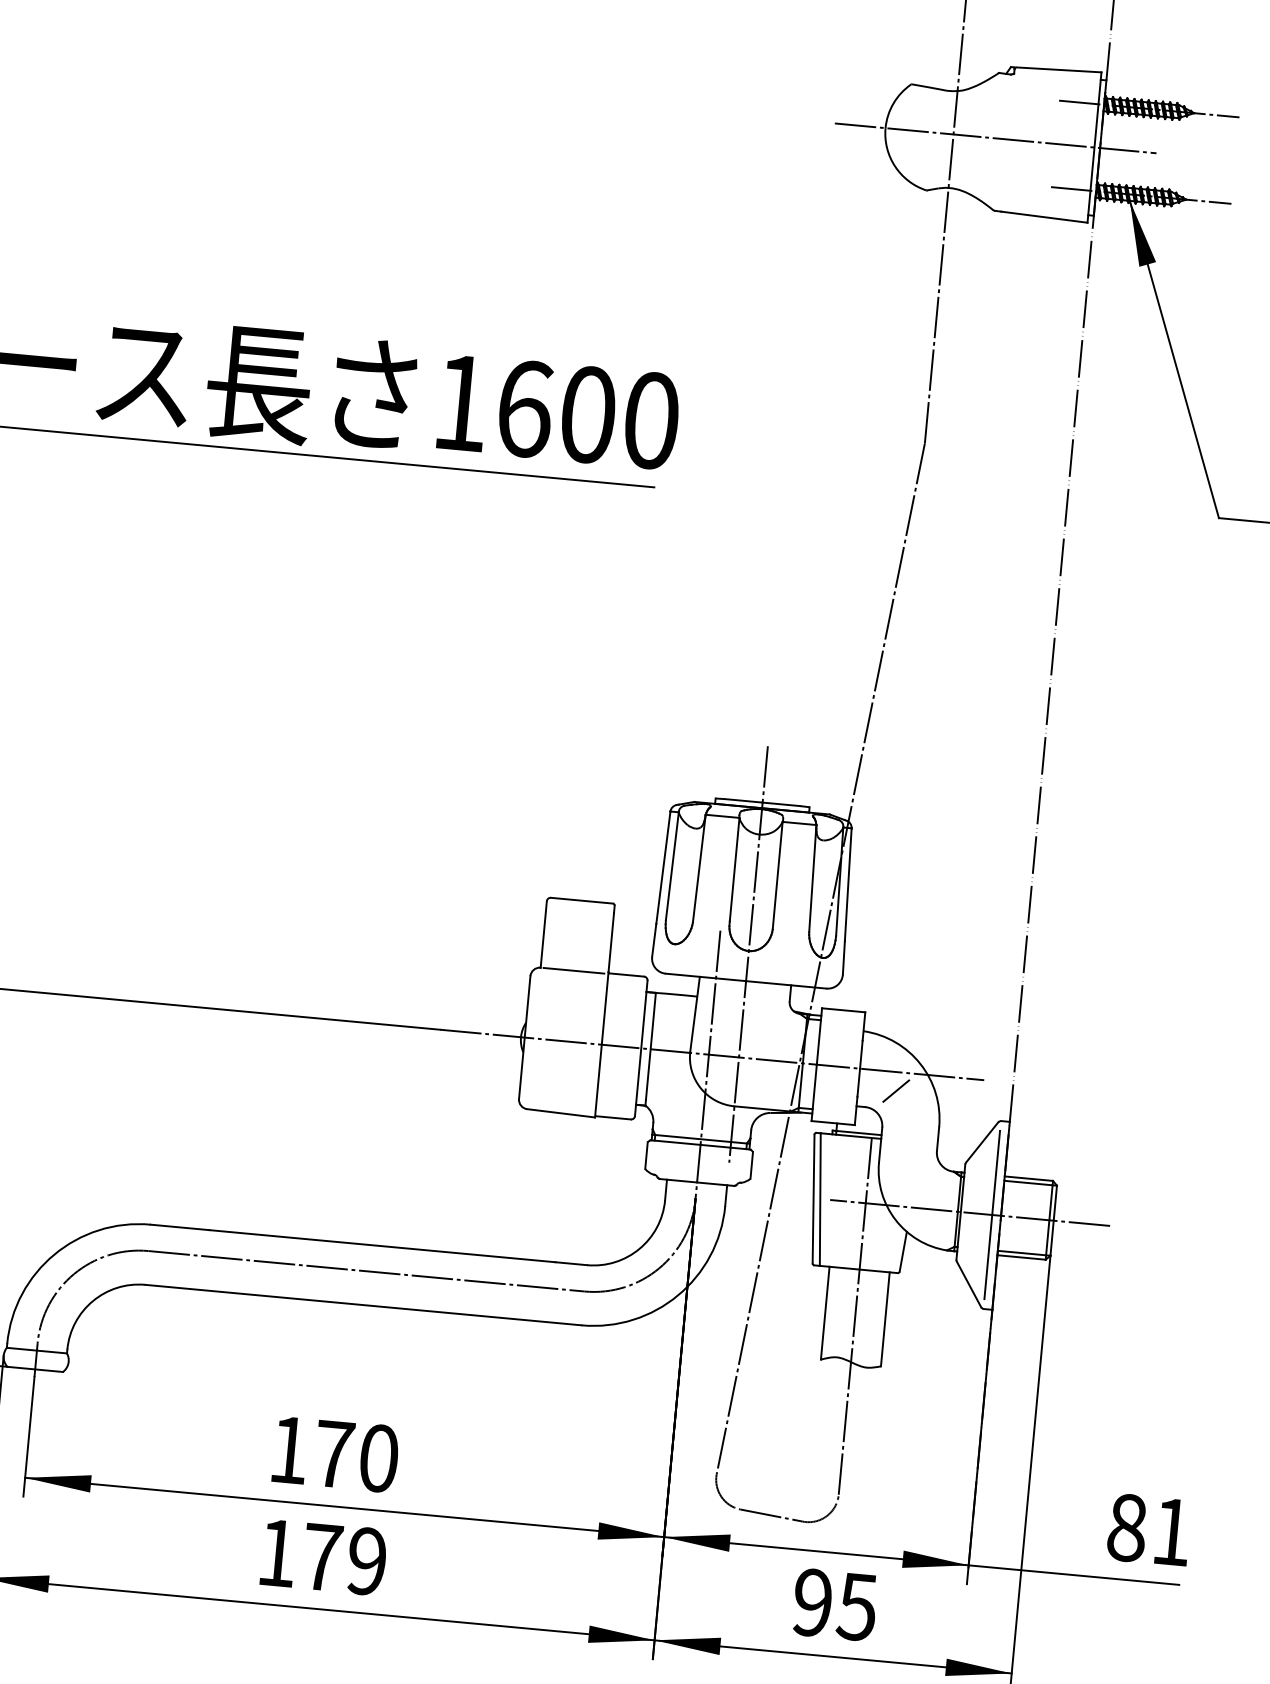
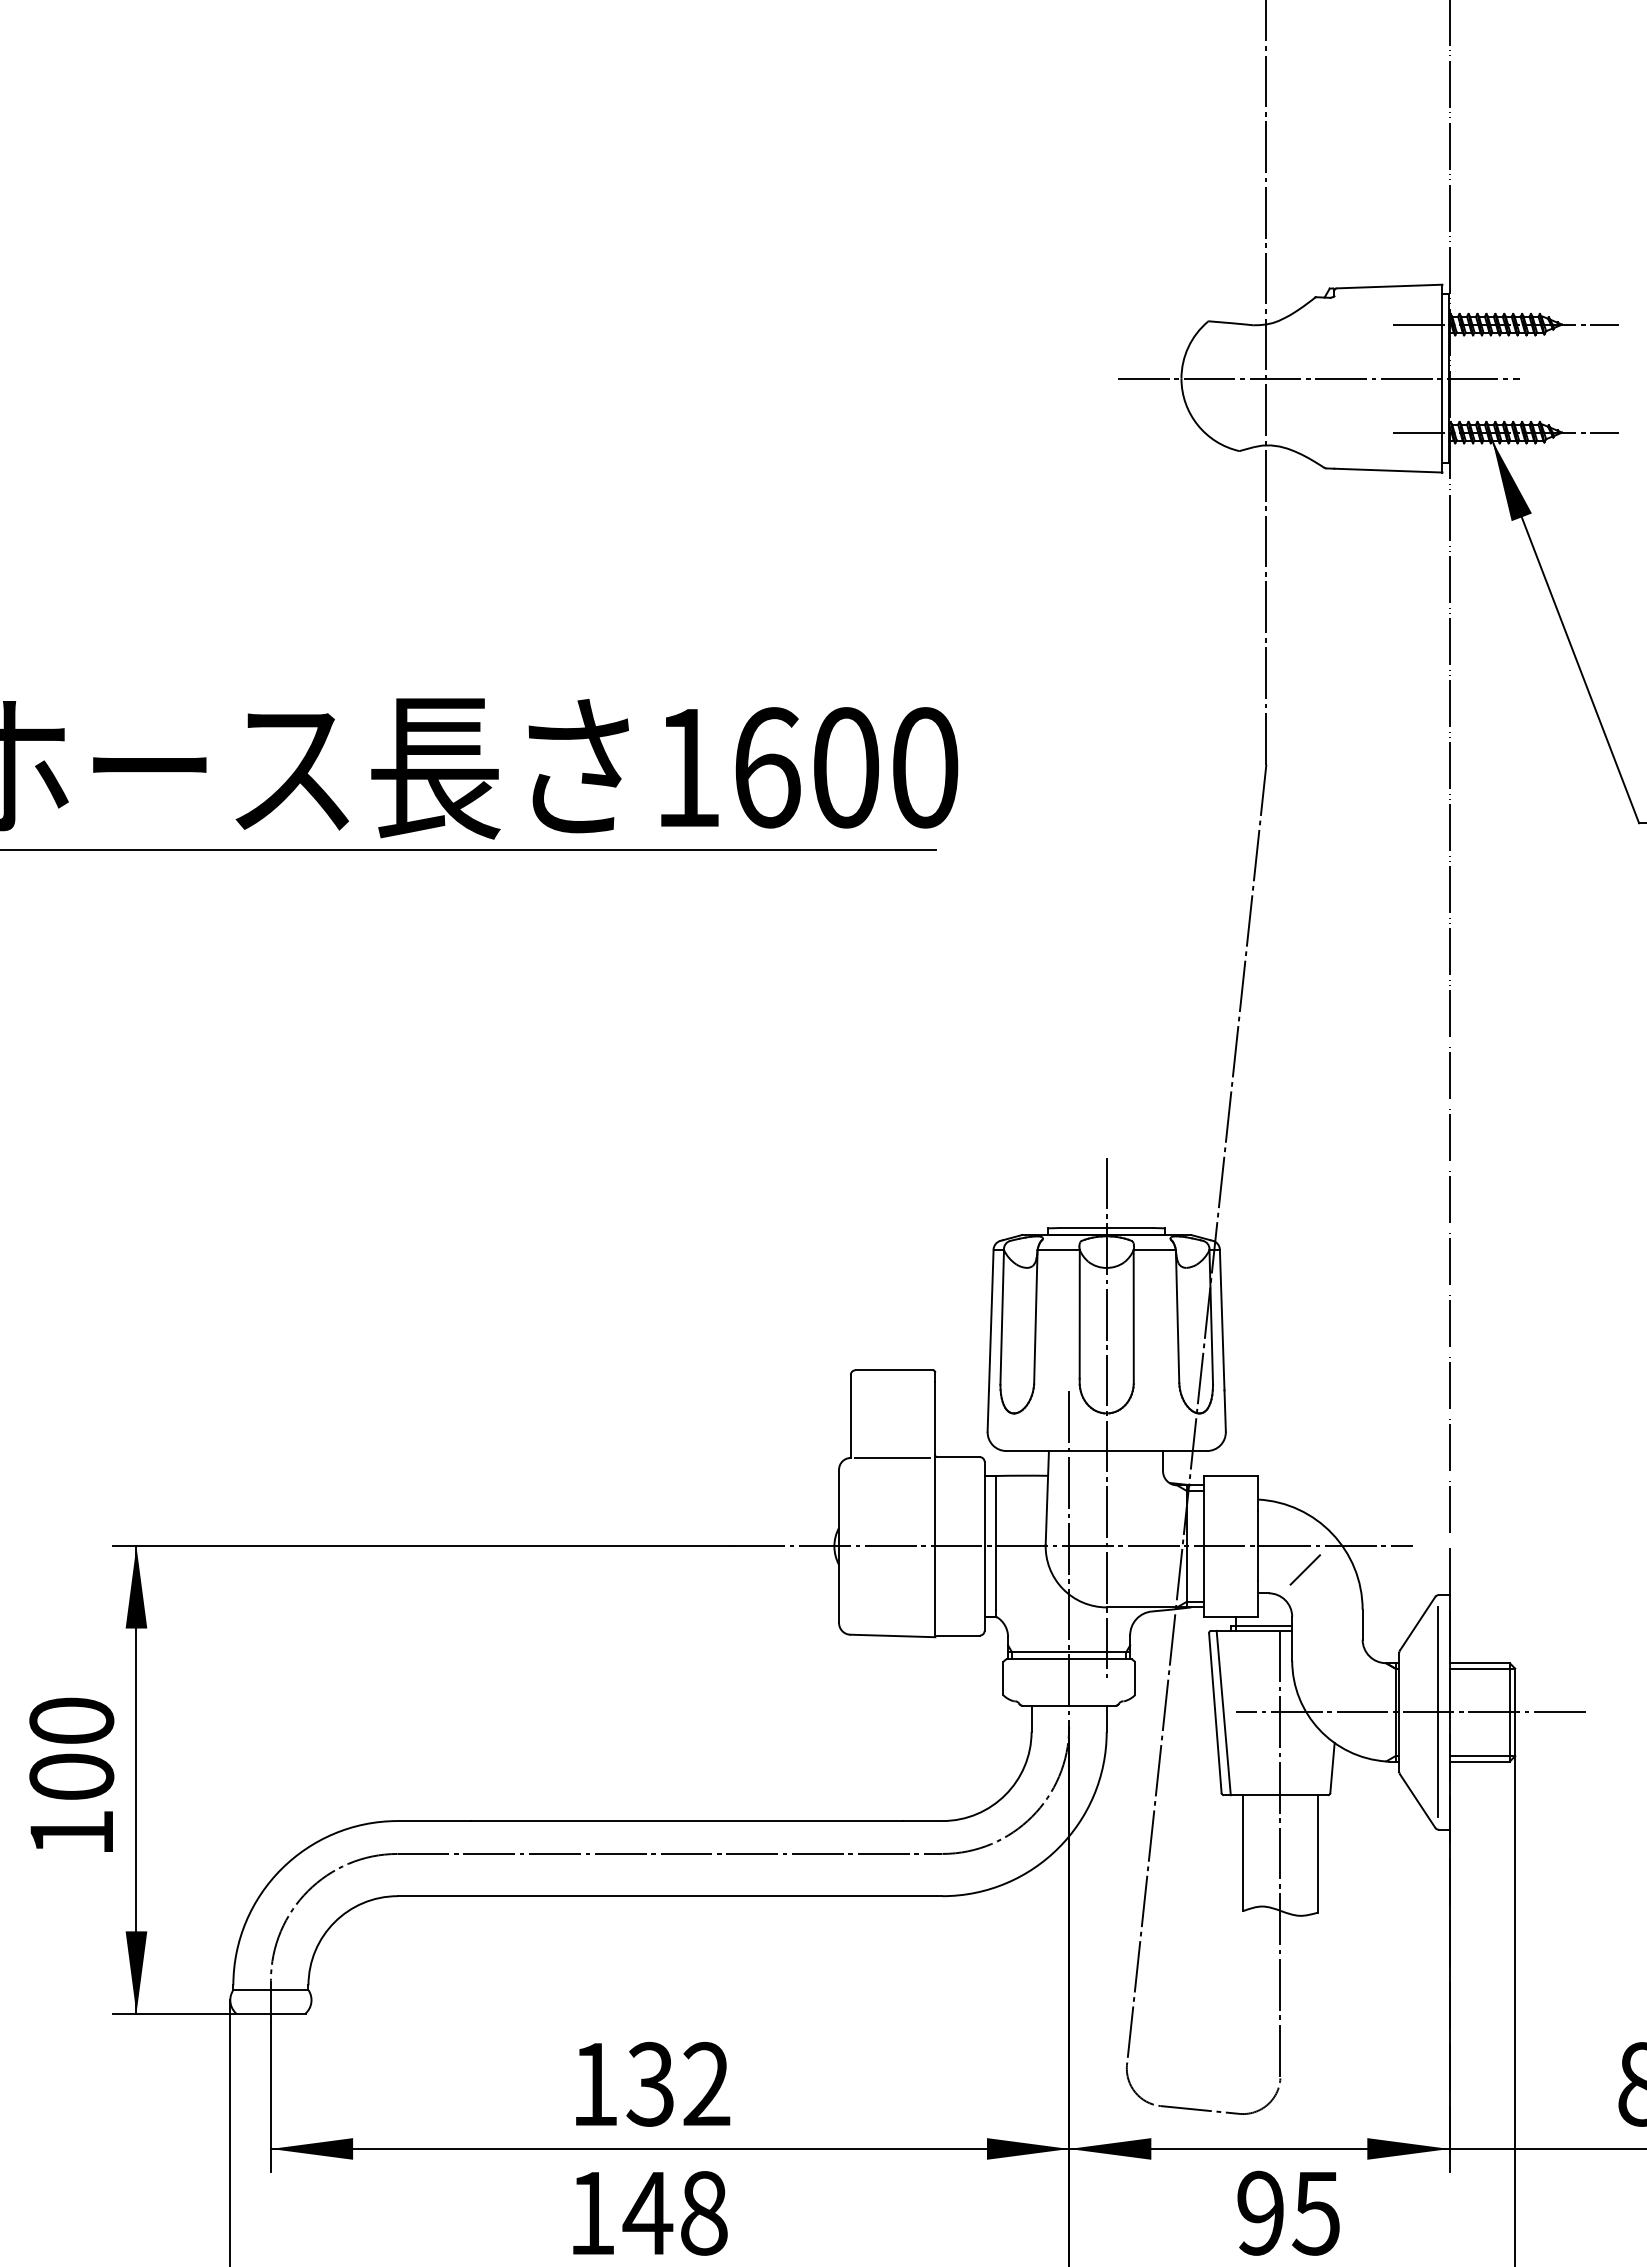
text: (356, 1455) -> (678, 2083), 170 -> 132
text: (343, 1558) -> (674, 2212), 179 -> 148

